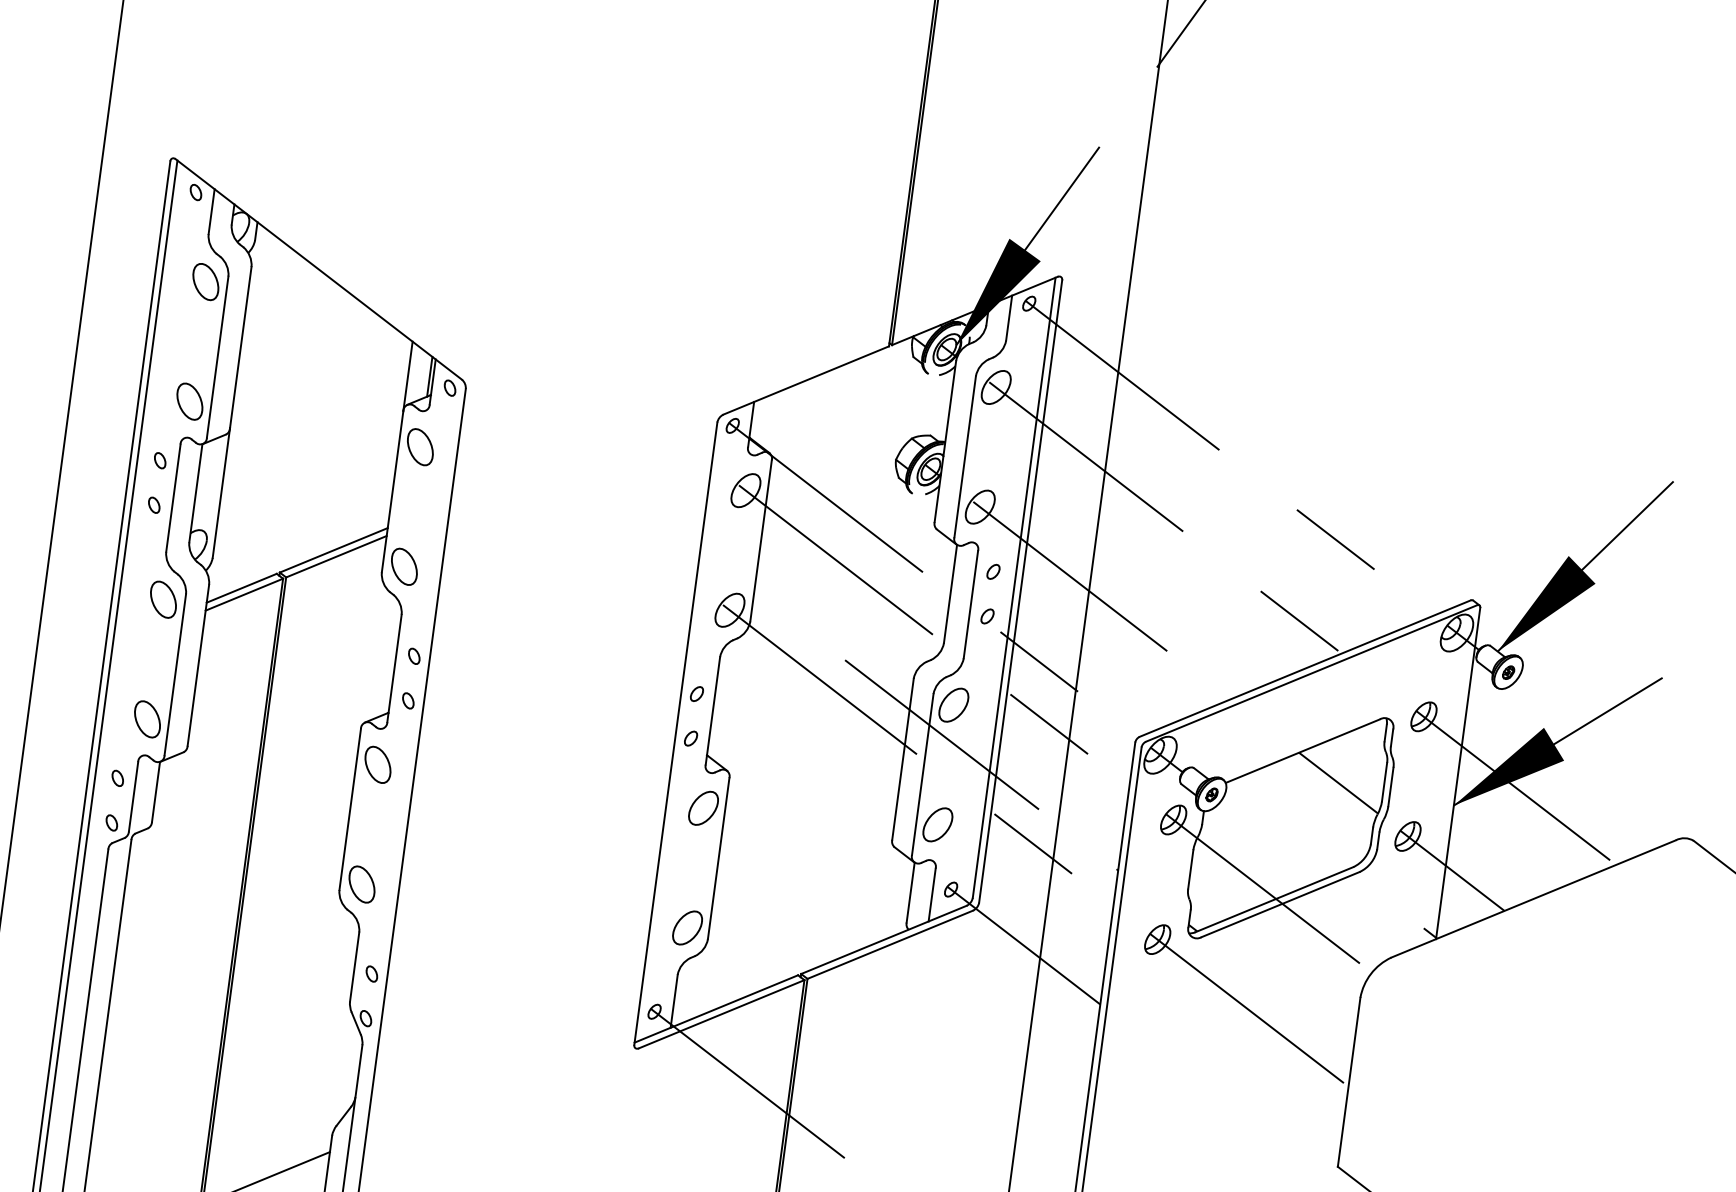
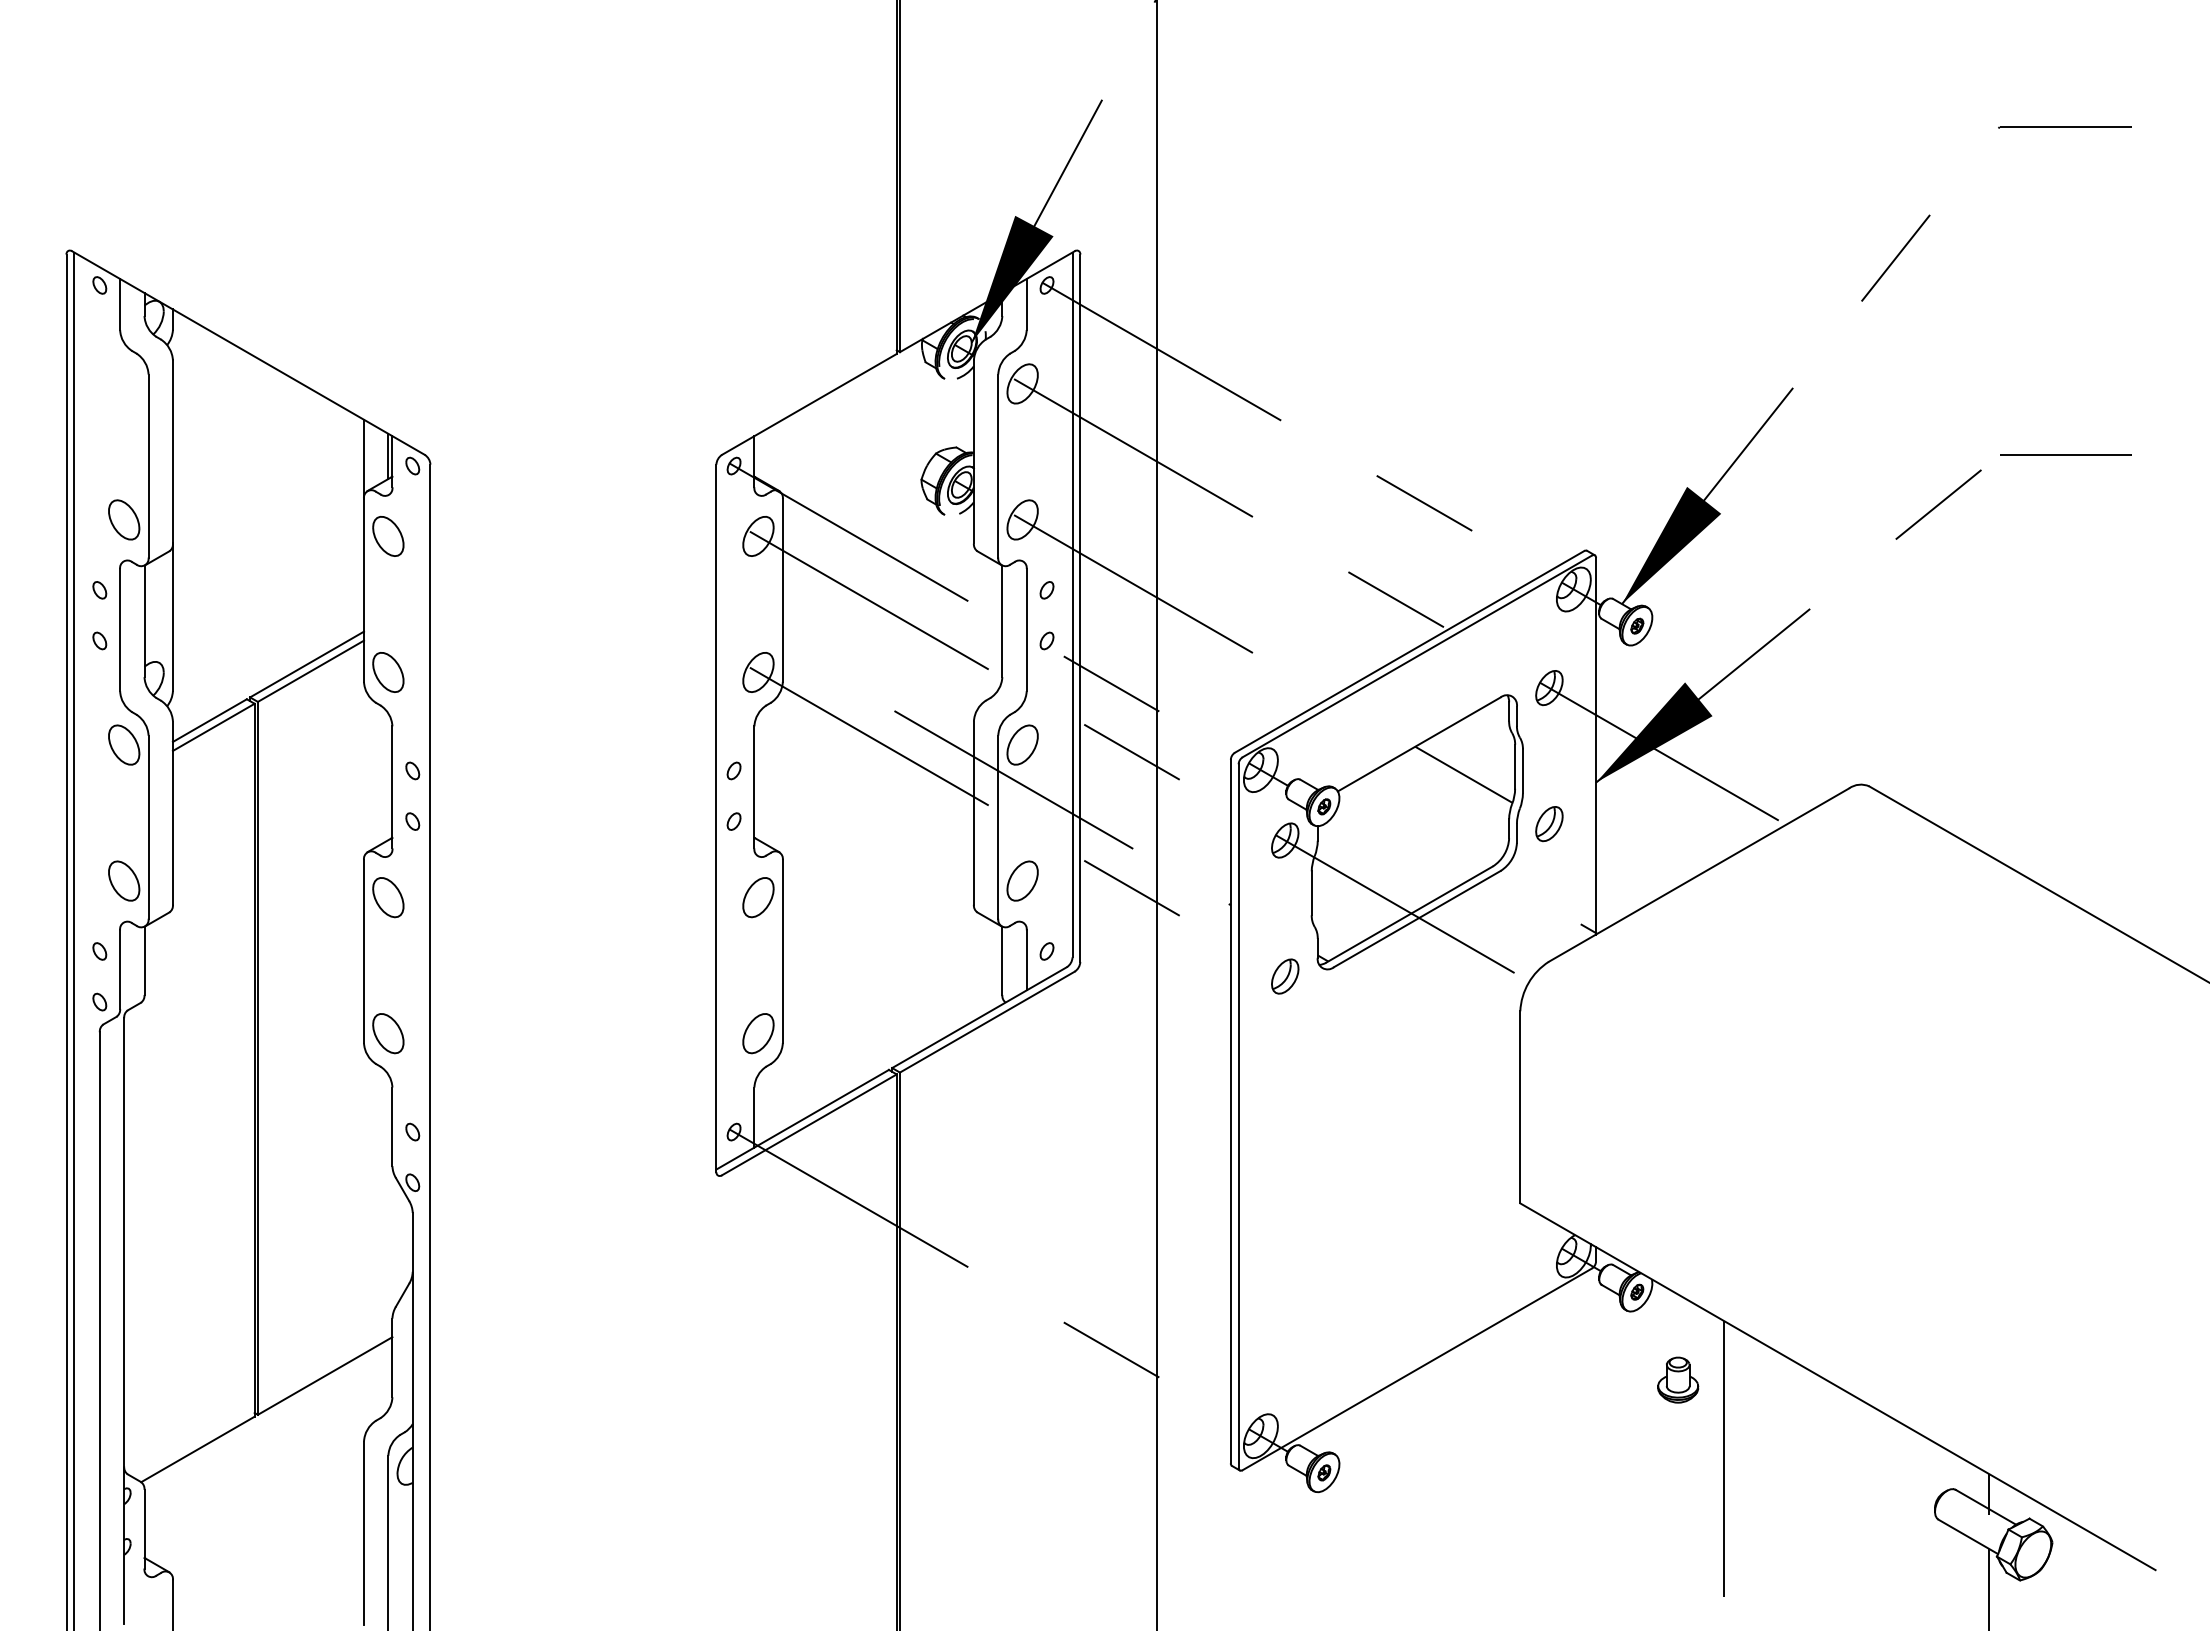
part: (206, 281) -> (124, 383), removed
line: (1451, 870) -> (1603, 855), removed
line: (1023, 945) -> (1136, 1002), removed
line: (1248, 1009) -> (1397, 1041), removed

